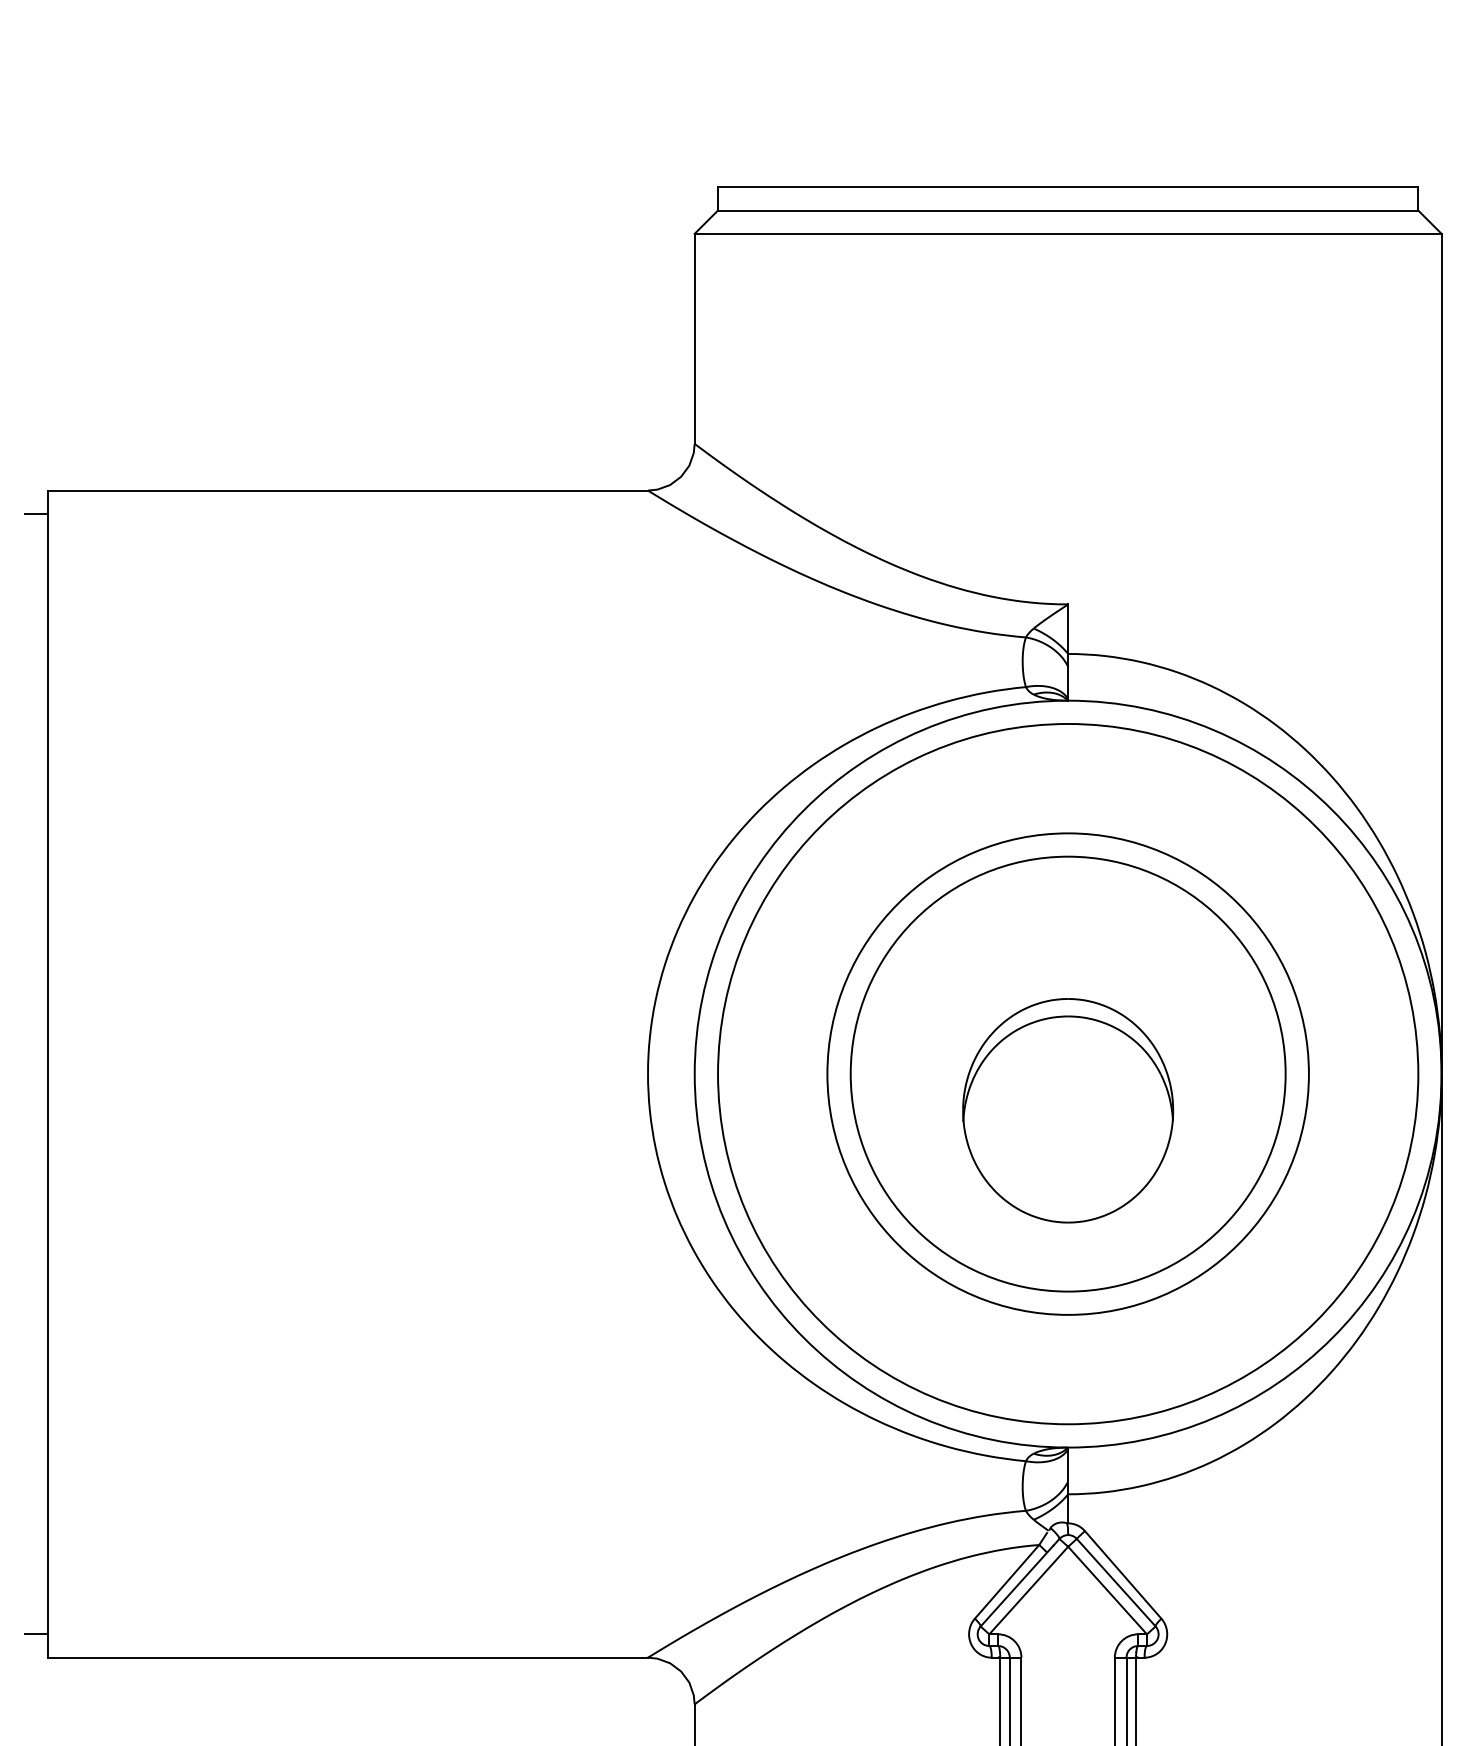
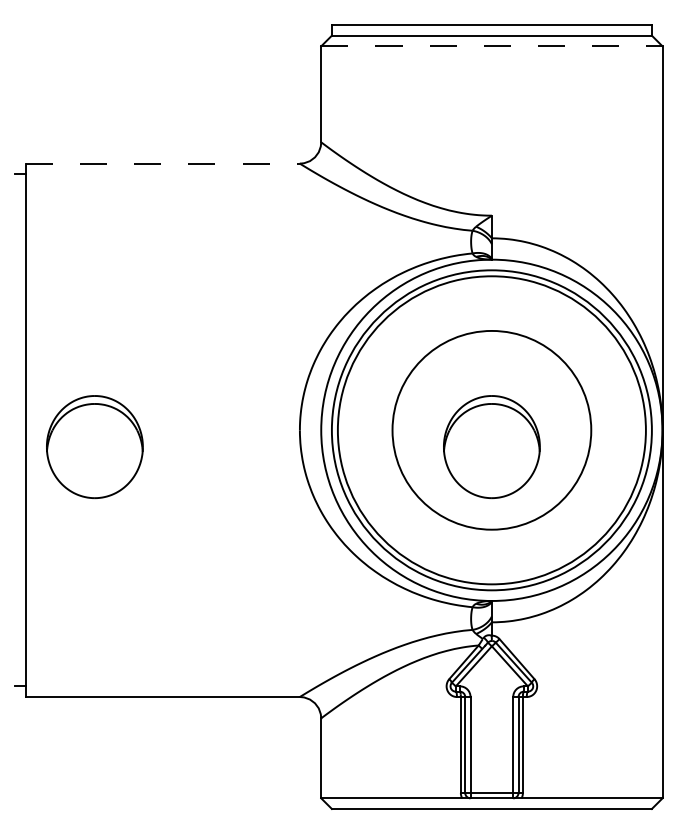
line: (1067, 234) -> (491, 46), solid -> dashed
line: (349, 490) -> (163, 163), solid -> dashed
circle: (1067, 1074) -> (491, 430), size x1.4
part: (198, 1111) -> (94, 447), added

